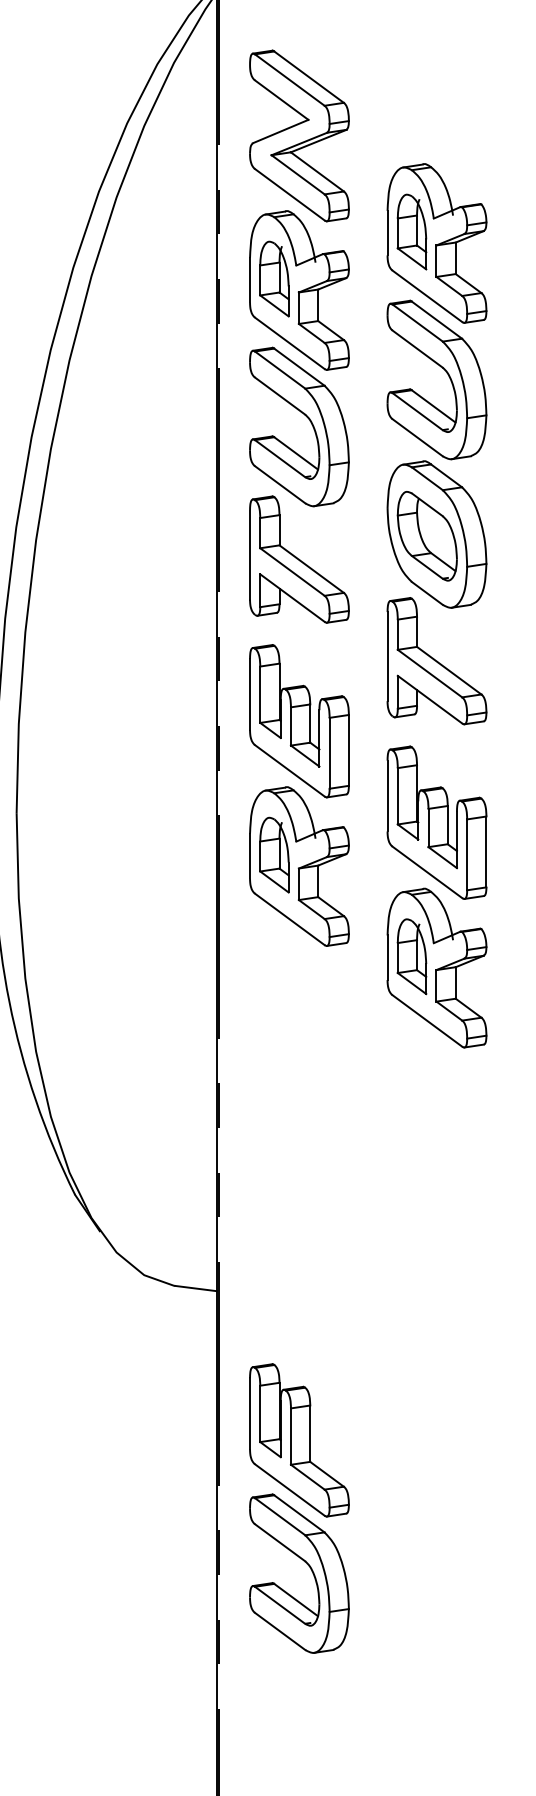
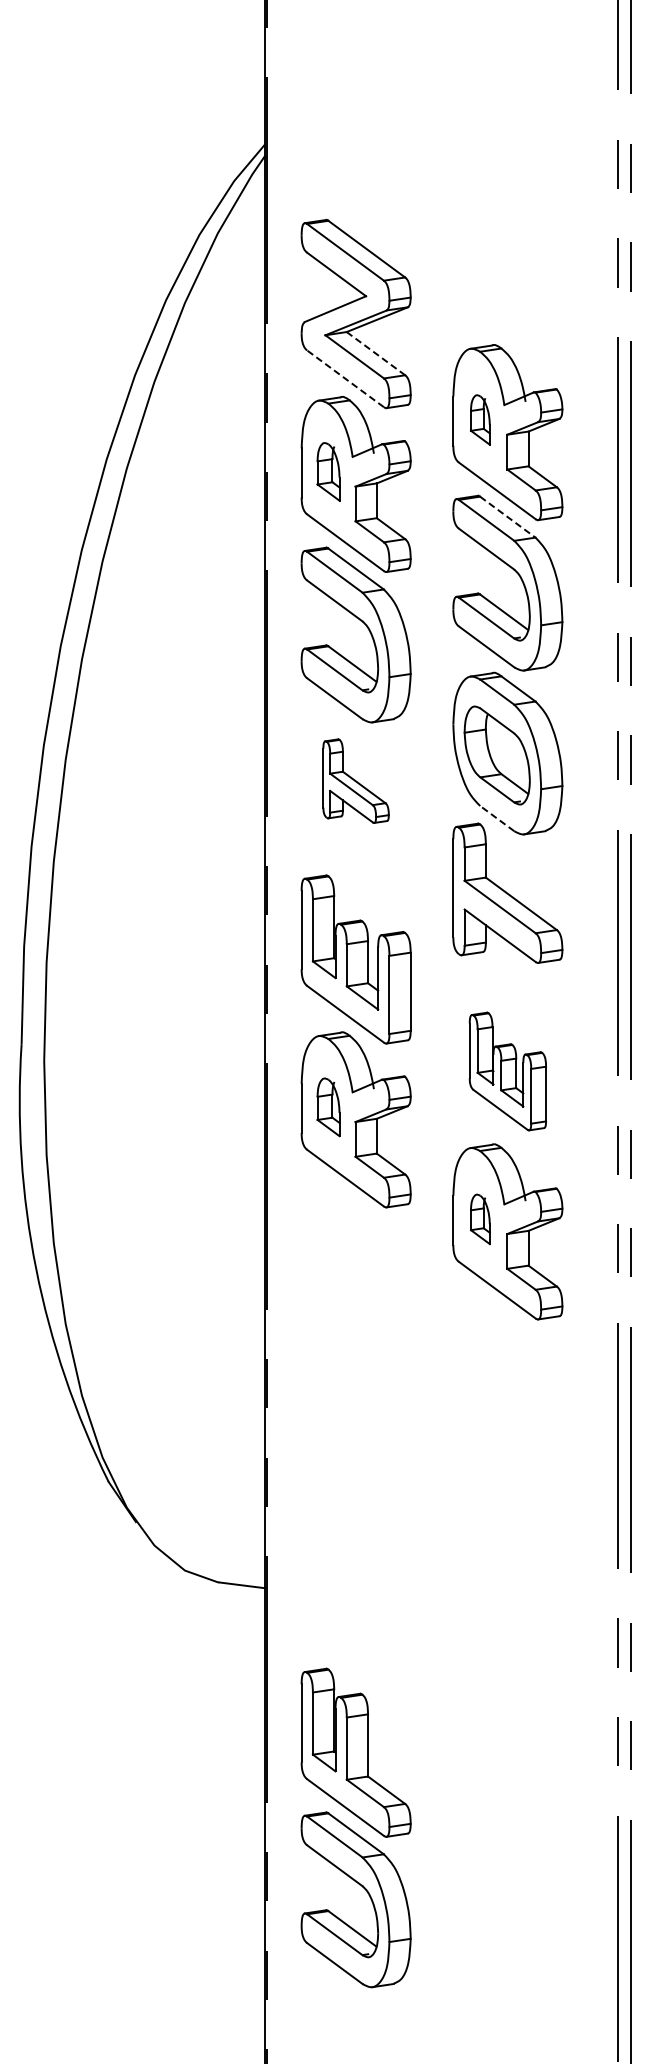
line: (317, 171) -> (376, 353), solid -> dashed
line: (289, 194) -> (345, 378), solid -> dashed
part: (412, 231) -> (480, 419), size x0.6
part: (274, 278) -> (328, 471), size x0.7
line: (437, 320) -> (508, 517), solid -> dashed
part: (298, 558) -> (355, 780), size x0.6
line: (426, 593) -> (496, 818), solid -> dashed
part: (436, 822) -> (507, 1071), size x0.7
part: (274, 855) -> (328, 1107), size x0.7
part: (412, 956) -> (480, 1219), size x0.6

